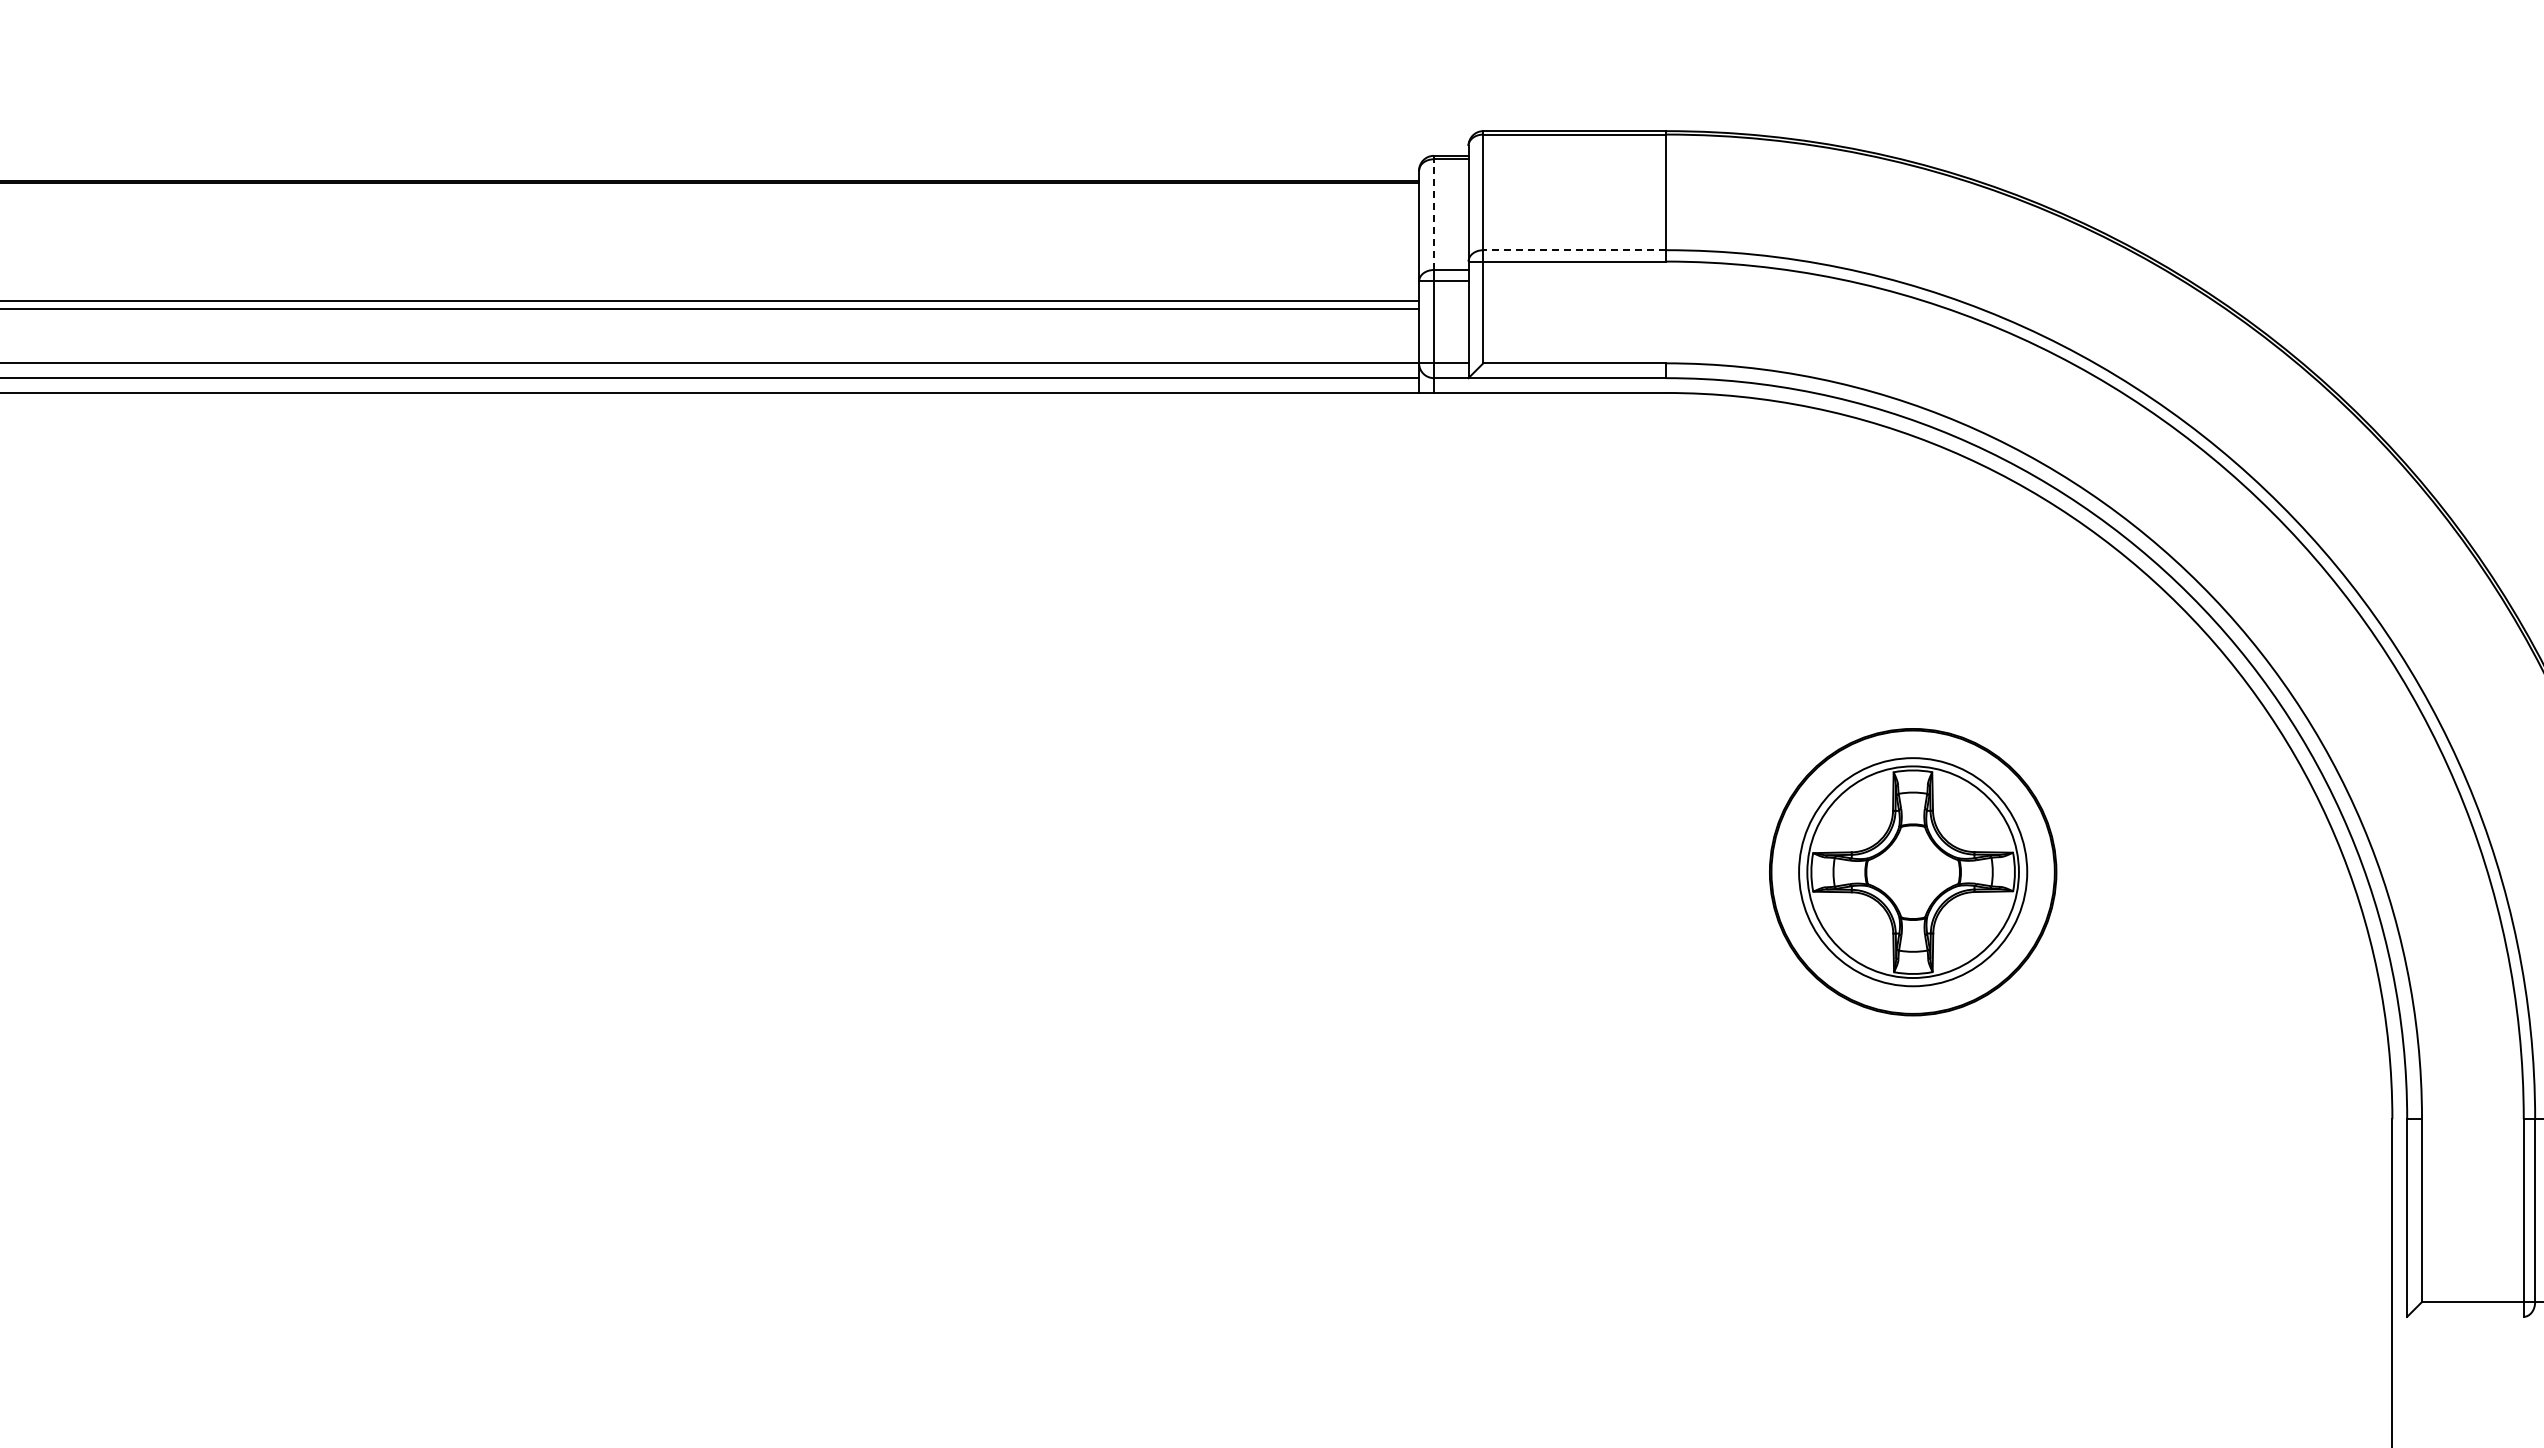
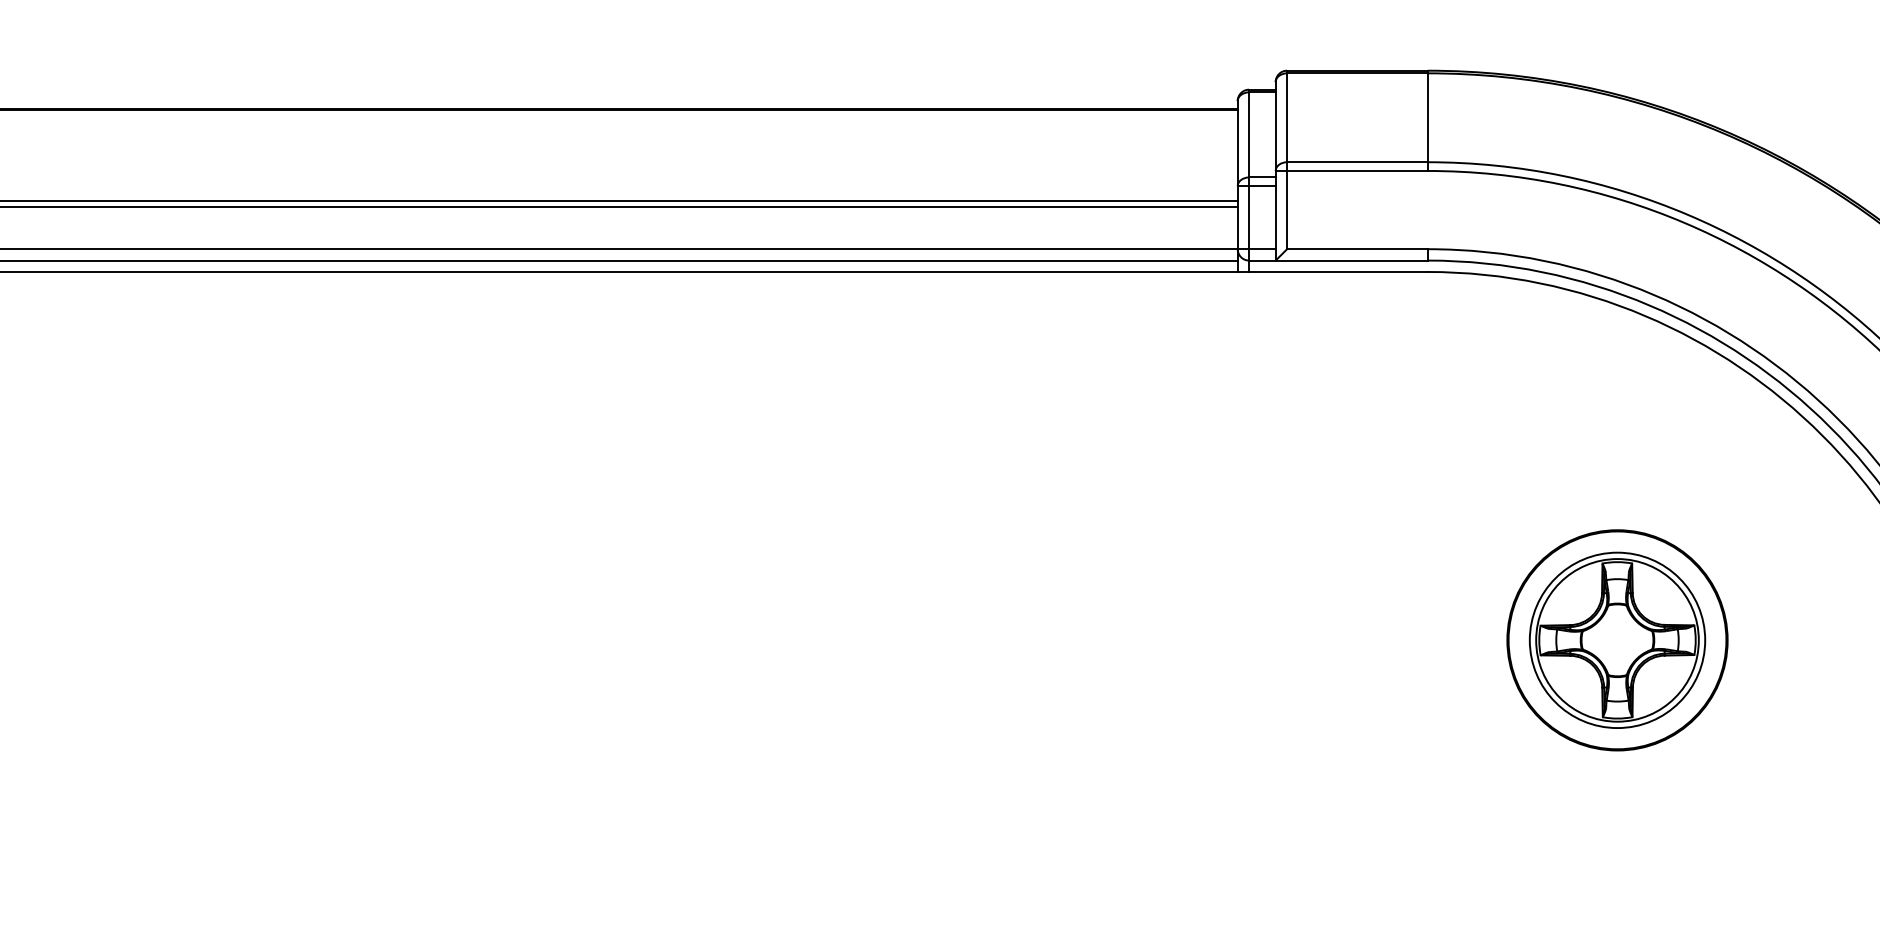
line: (1433, 214) -> (1248, 134), dashed -> solid
line: (1574, 250) -> (1357, 162), dashed -> solid

